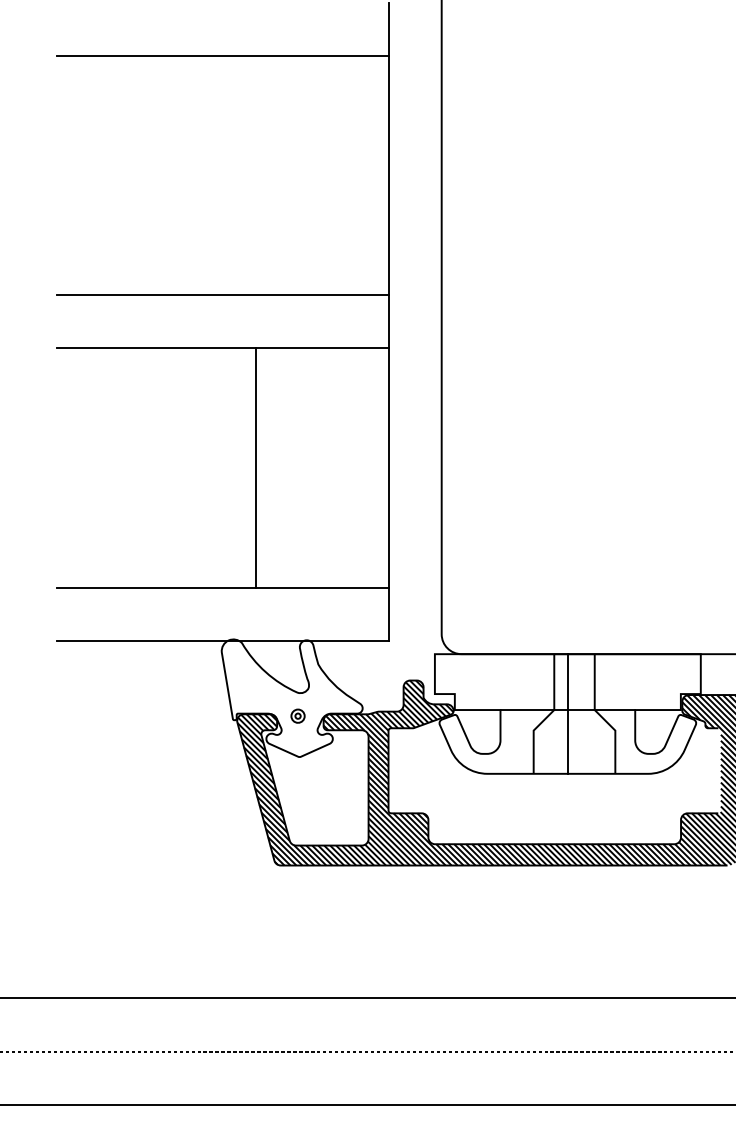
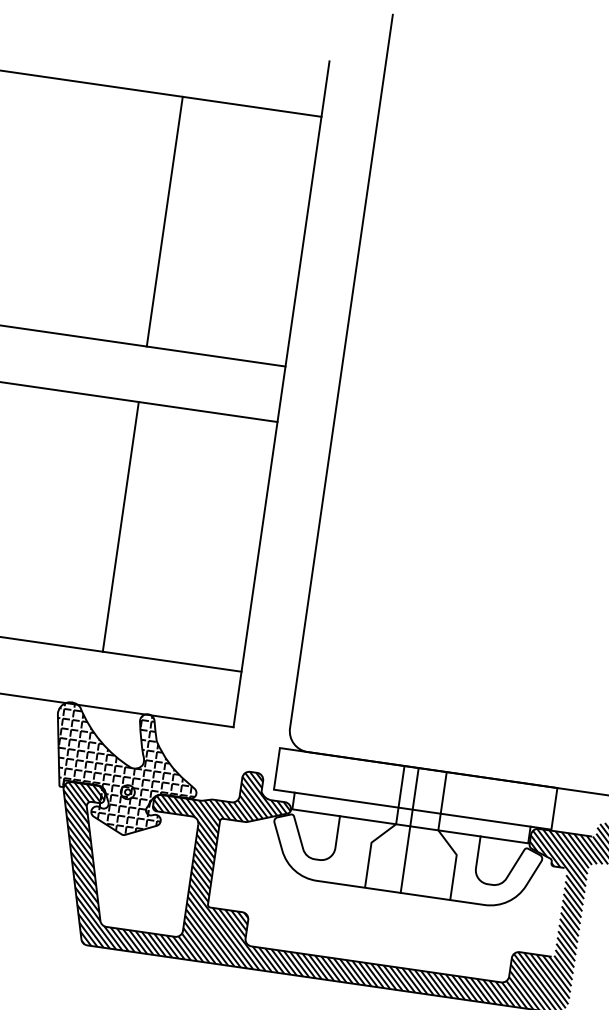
line: (255, 175) -> (164, 221), added
line: (567, 694) -> (412, 810), added
hatch: (291, 697) -> (123, 771), added

